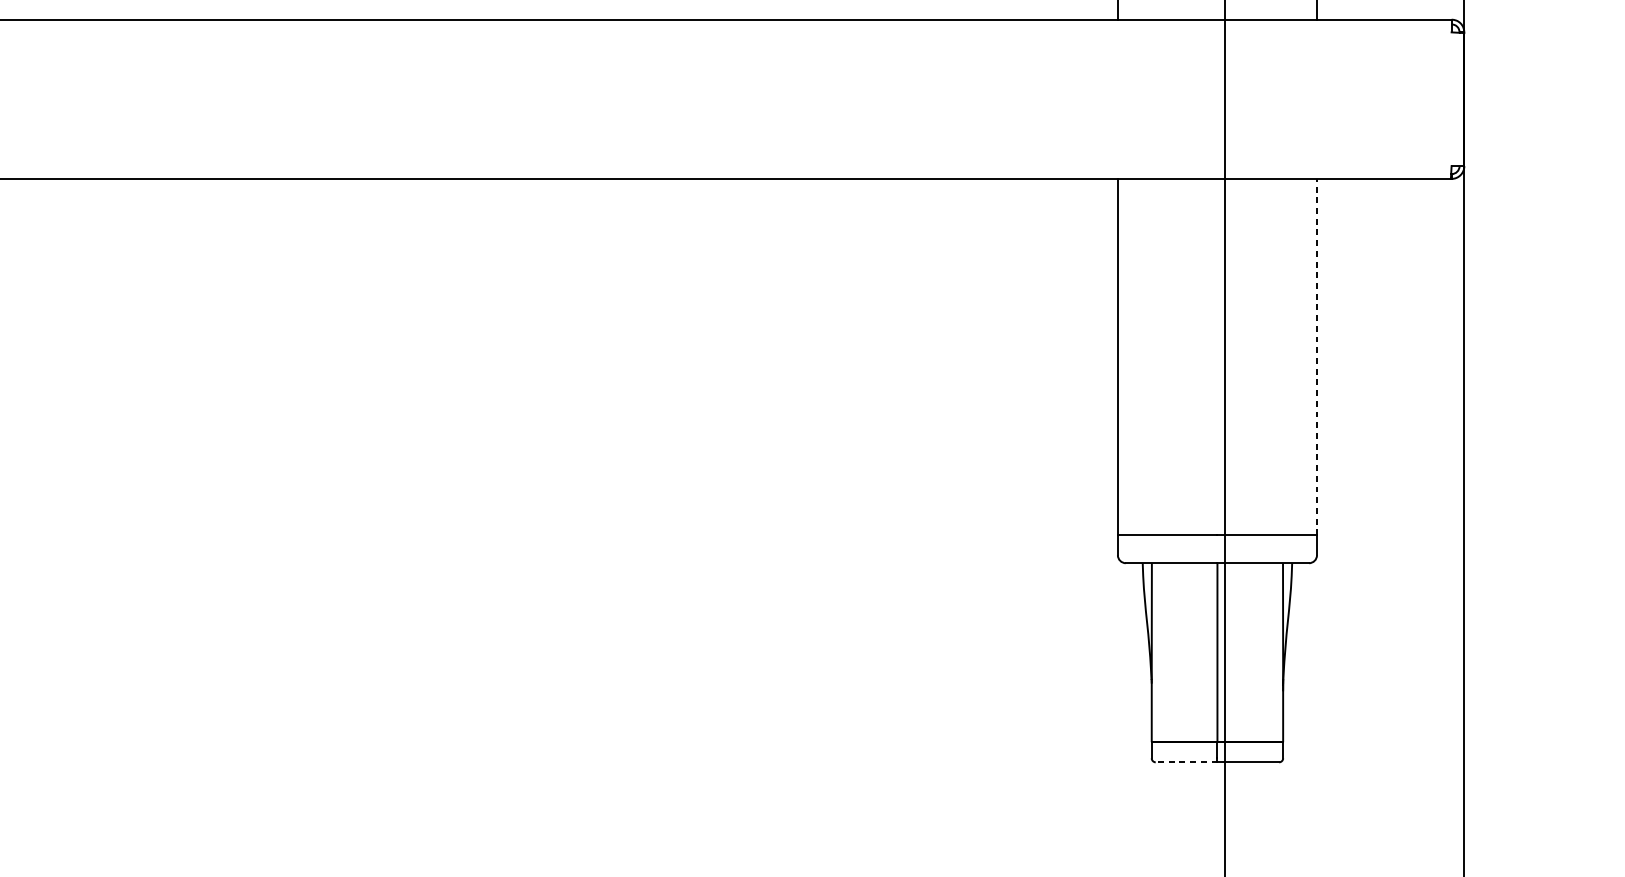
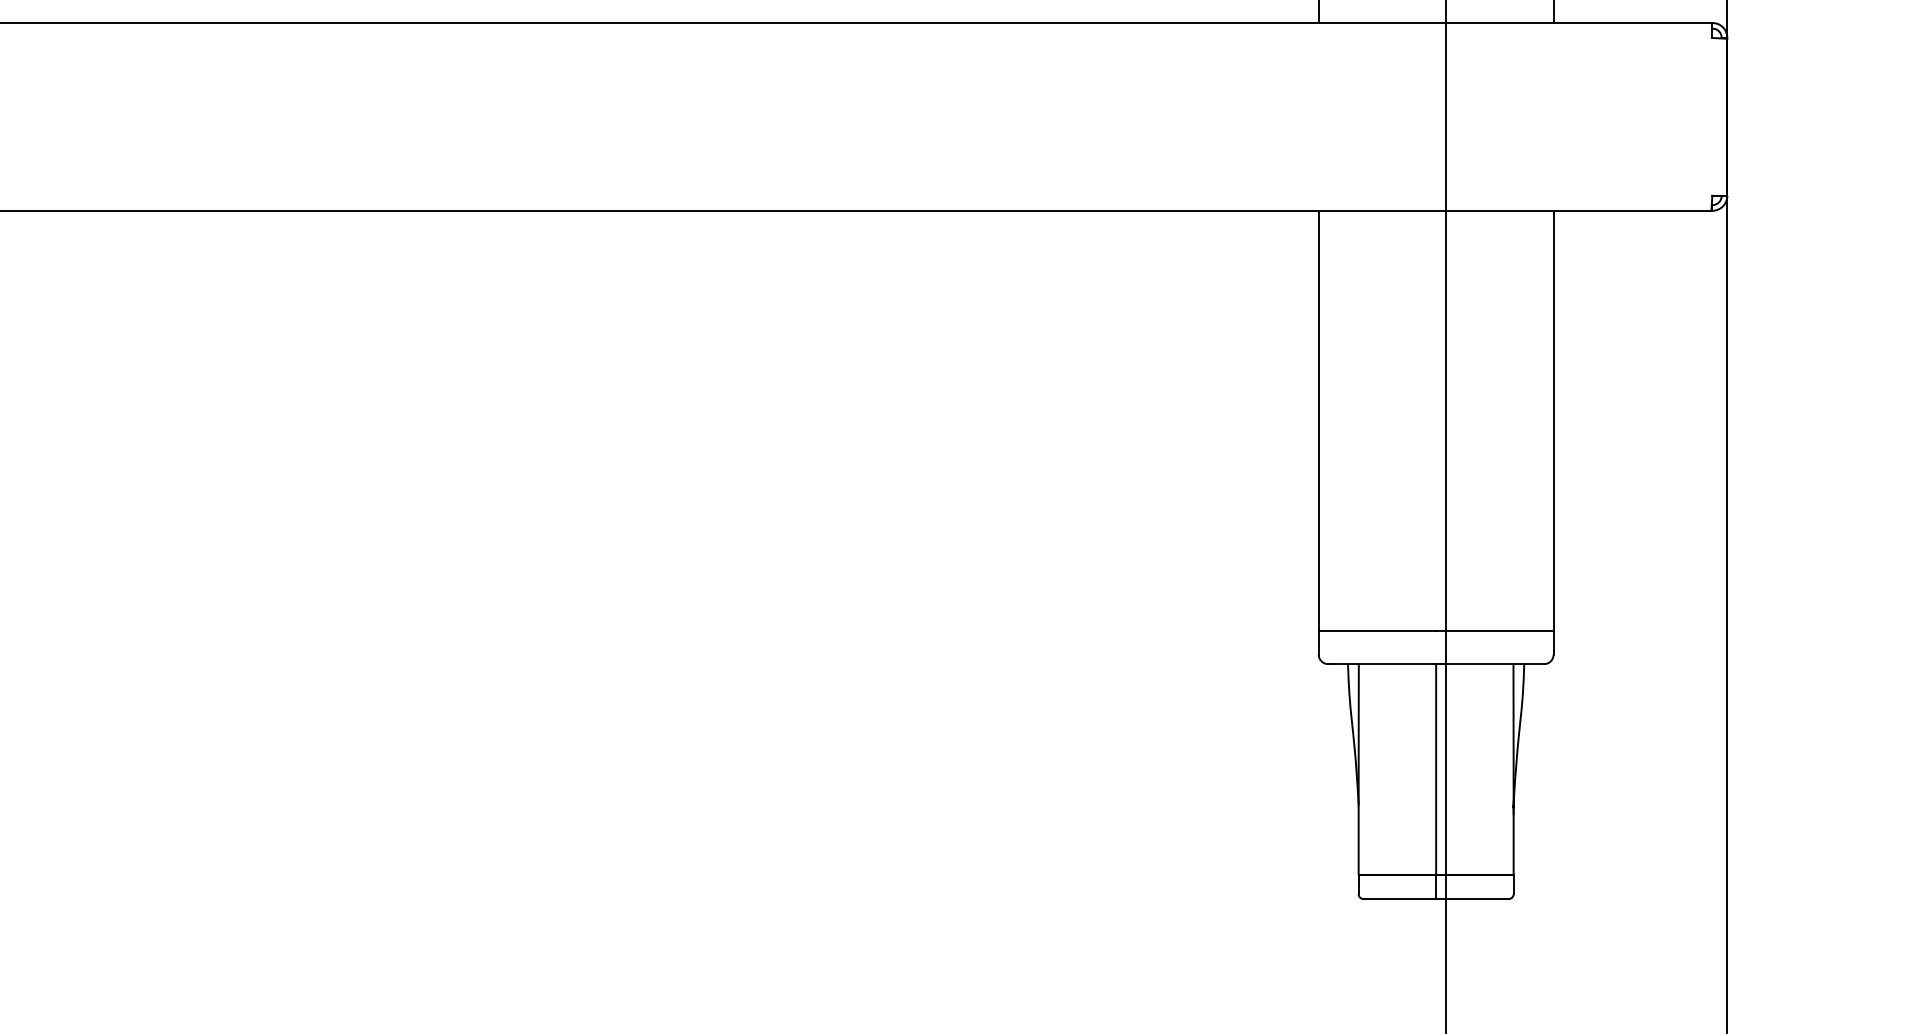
line: (1316, 356) -> (1553, 420), dashed -> solid
line: (1186, 761) -> (1399, 898), dashed -> solid

